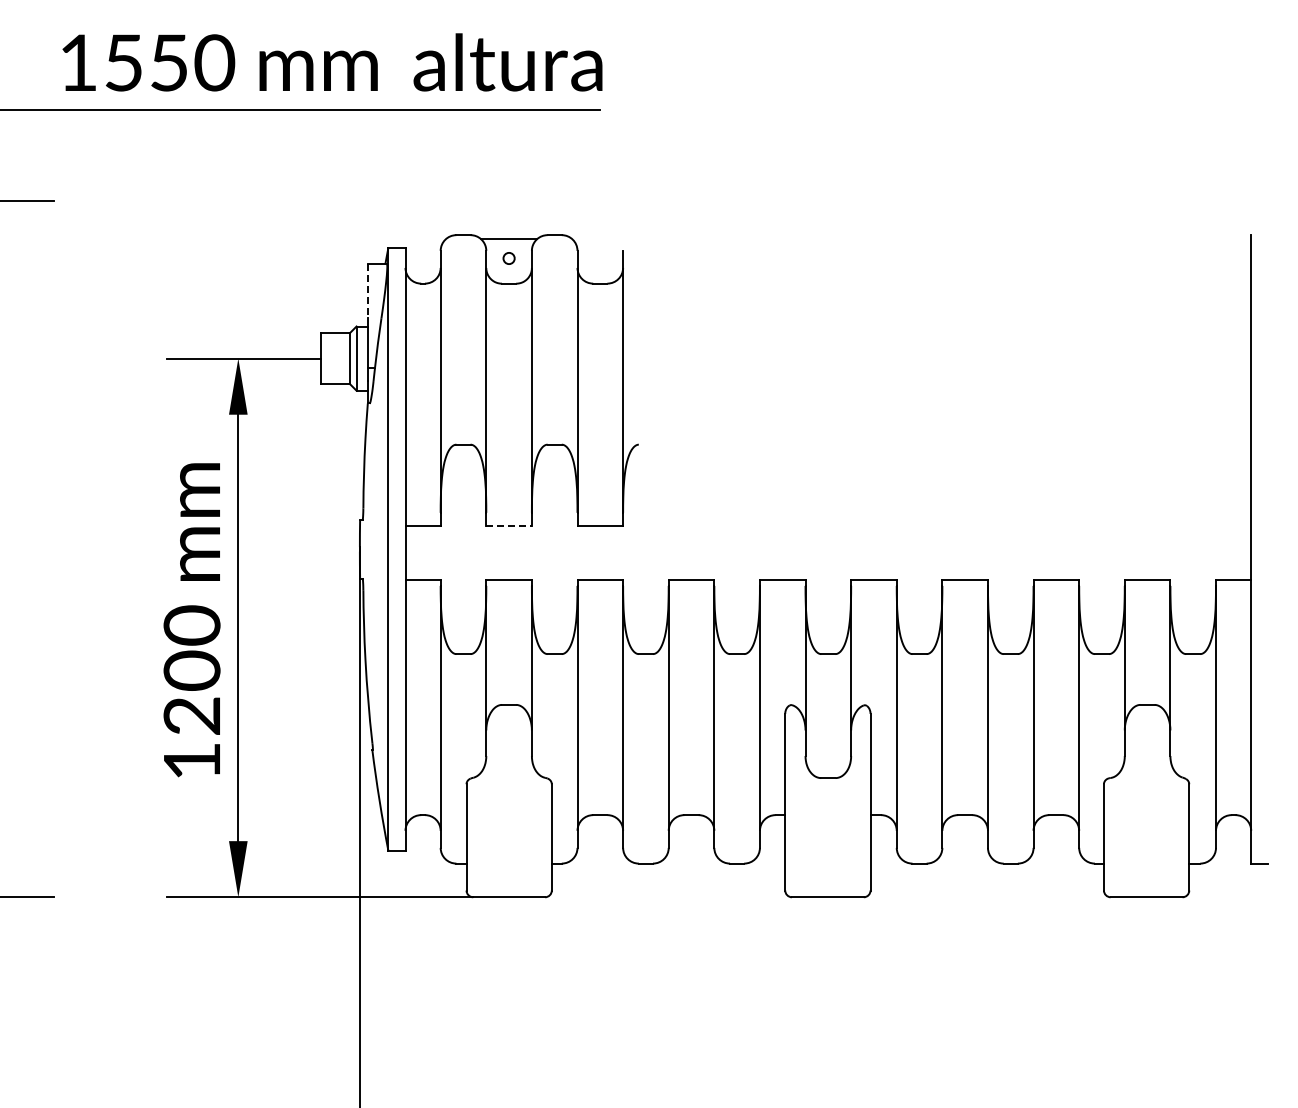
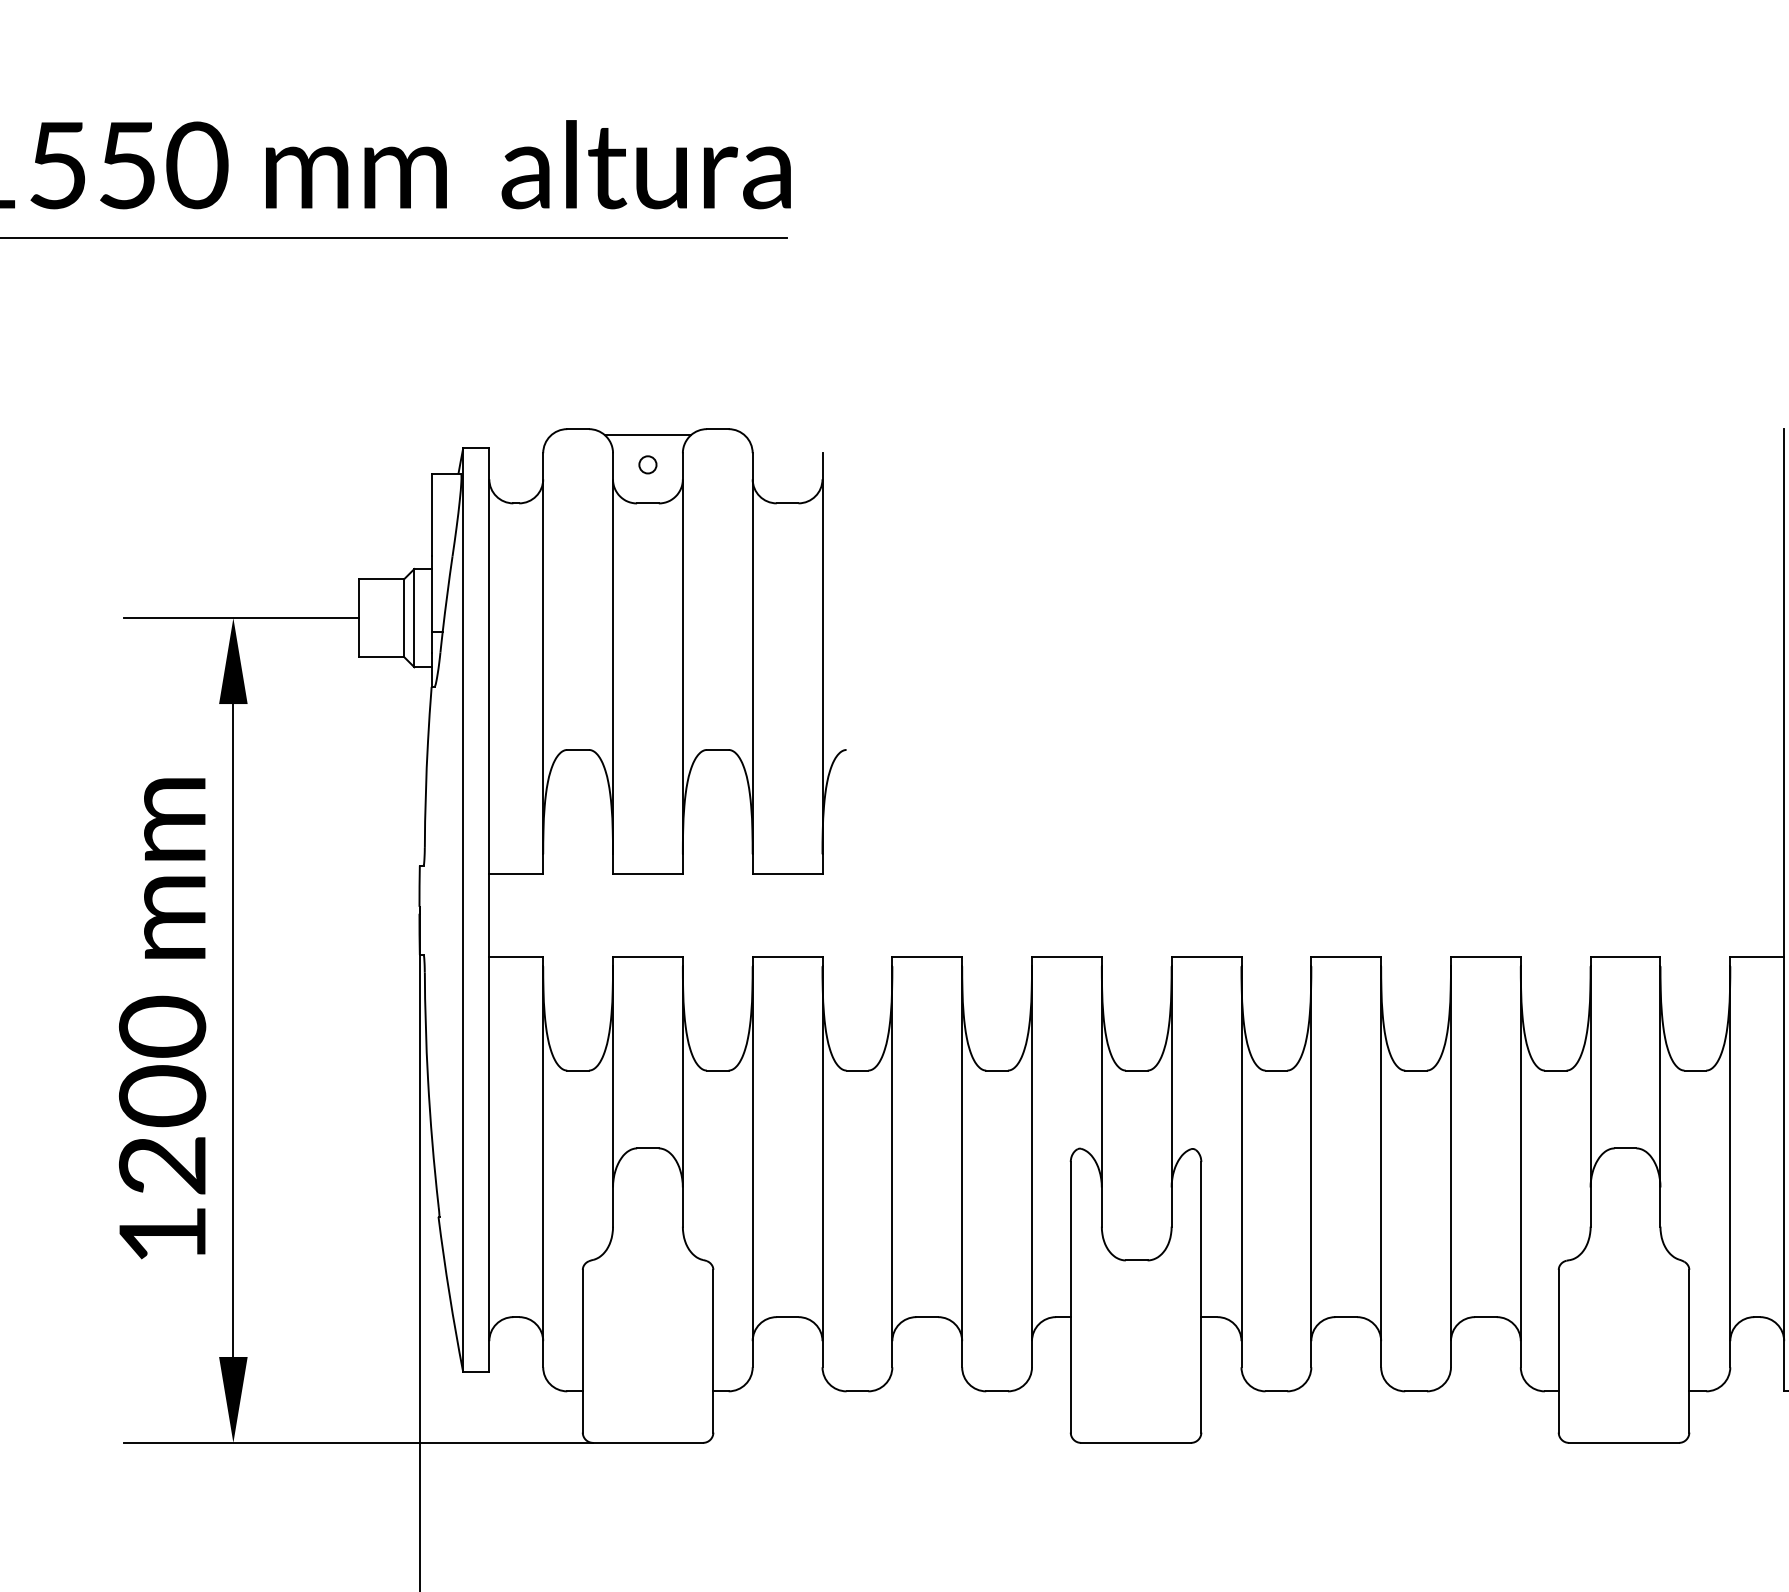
line: (367, 291) -> (431, 515), dashed -> solid
line: (509, 525) -> (648, 873), dashed -> solid

